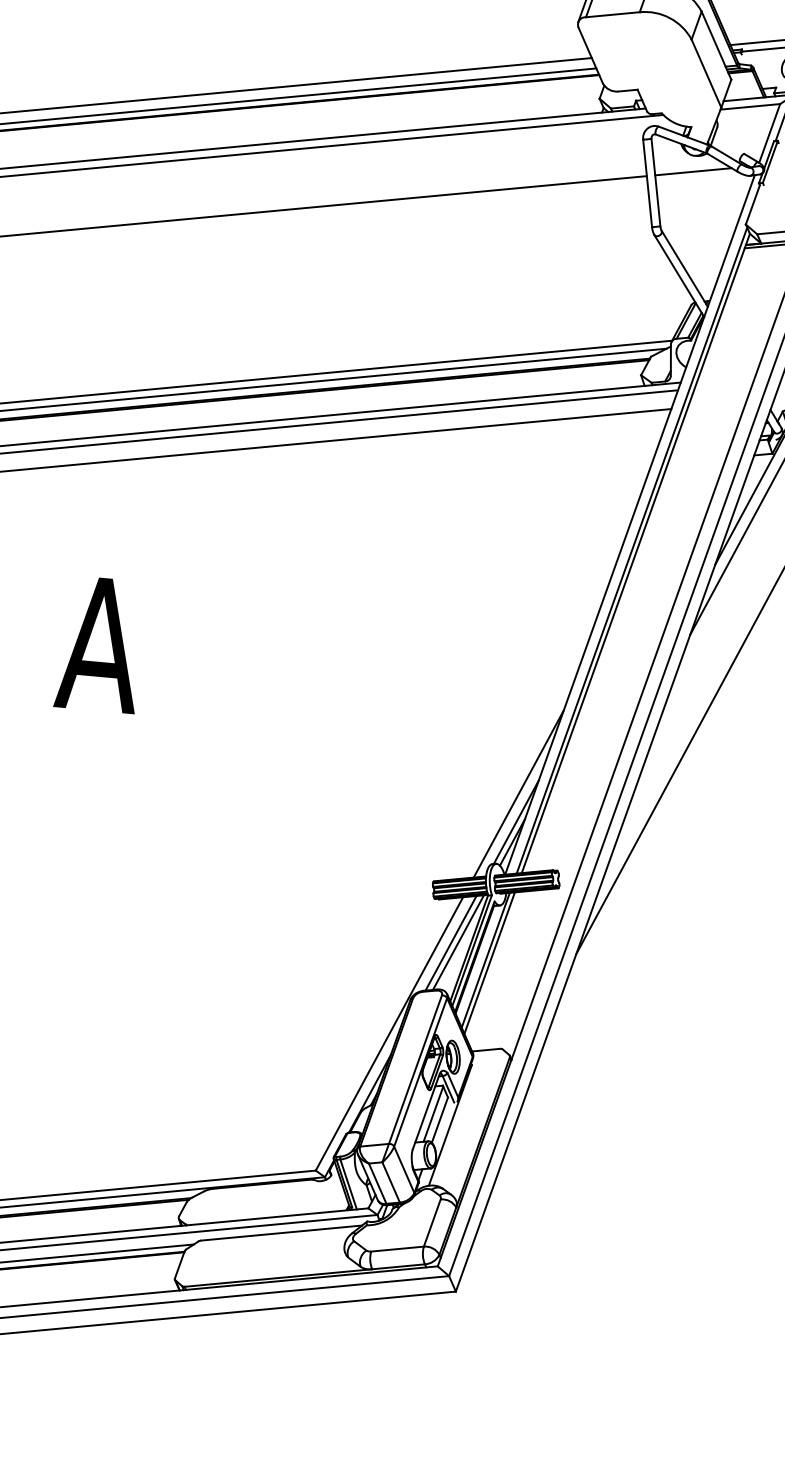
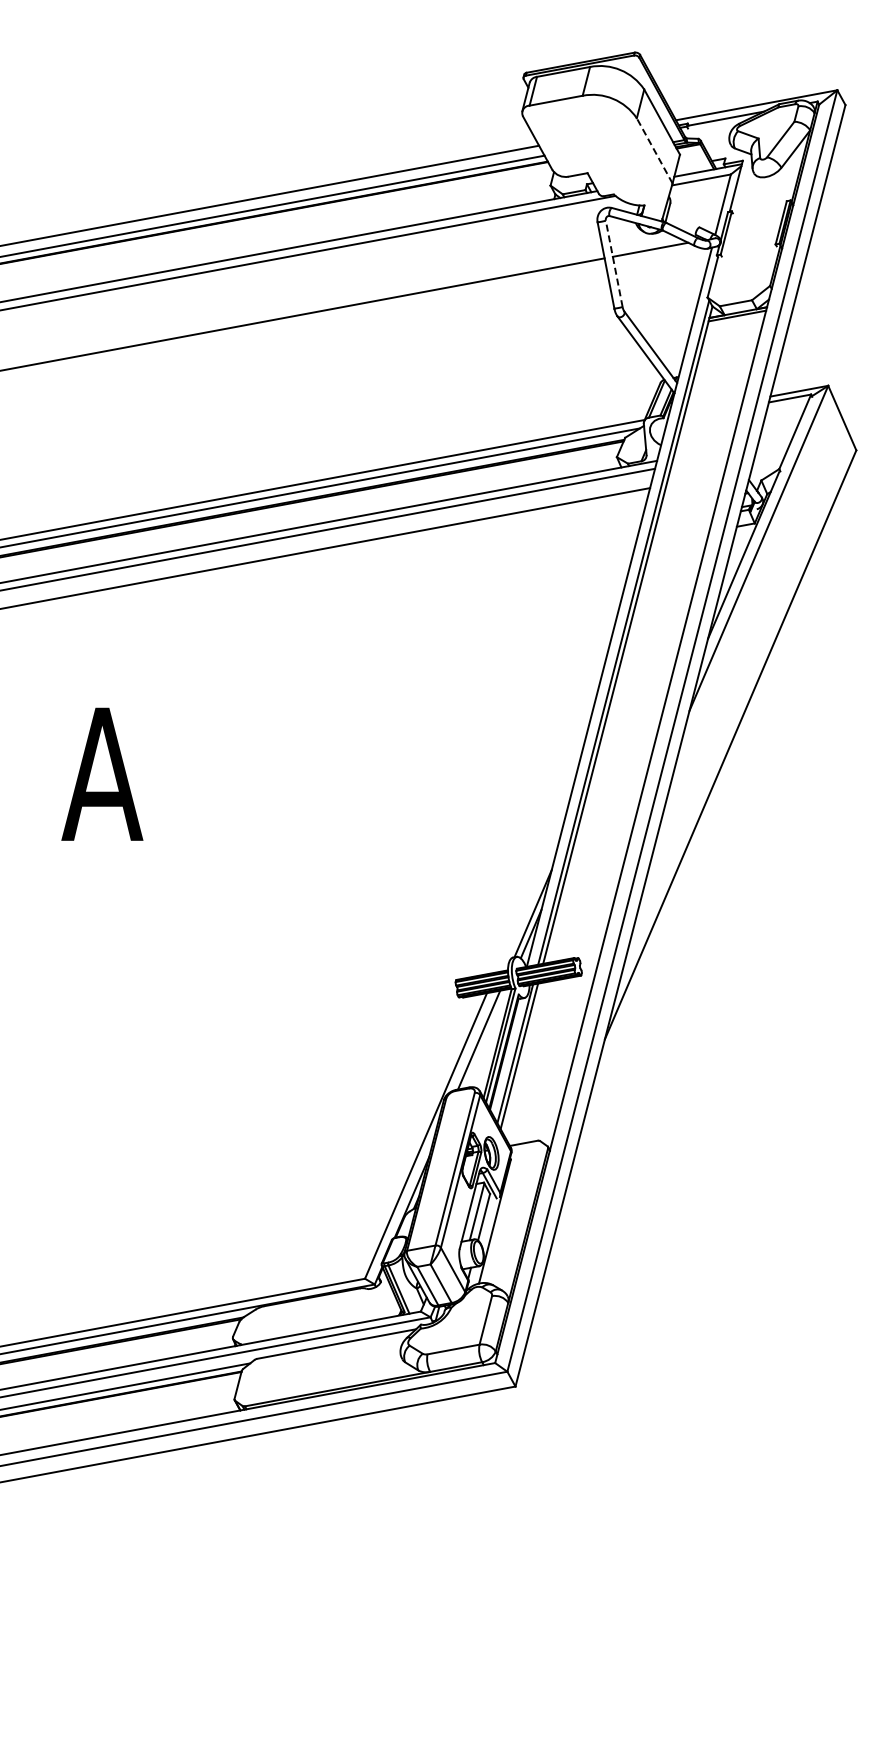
line: (706, 73) -> (654, 150), solid -> dashed
line: (656, 182) -> (614, 263), solid -> dashed
line: (518, 793) -> (532, 884), removed
line: (458, 942) -> (486, 1038), removed

